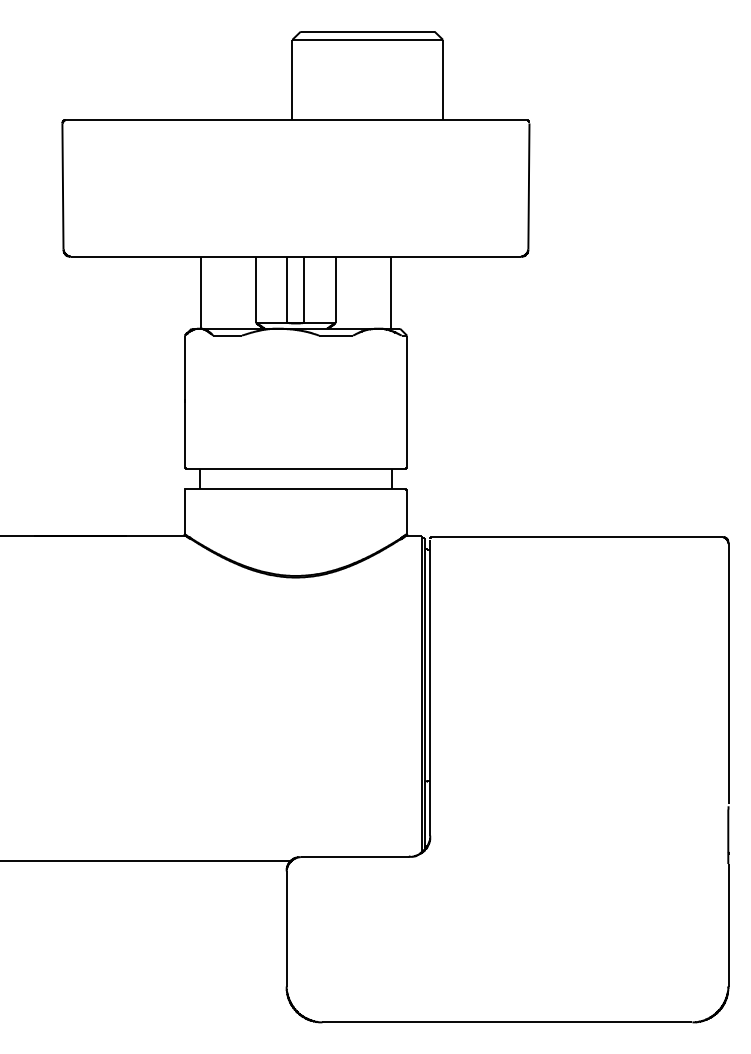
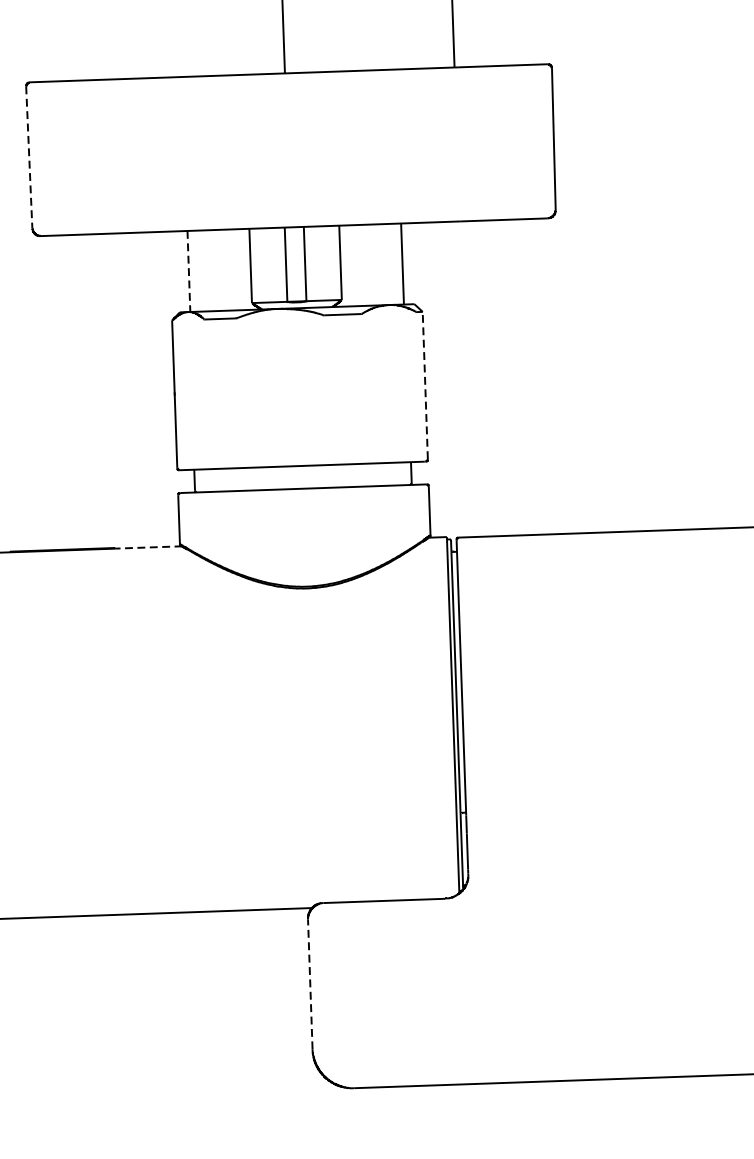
line: (62, 187) -> (28, 158), solid -> dashed
line: (201, 292) -> (189, 271), solid -> dashed
line: (407, 400) -> (425, 384), solid -> dashed
line: (157, 536) -> (149, 547), solid -> dashed
line: (286, 928) -> (310, 983), solid -> dashed

